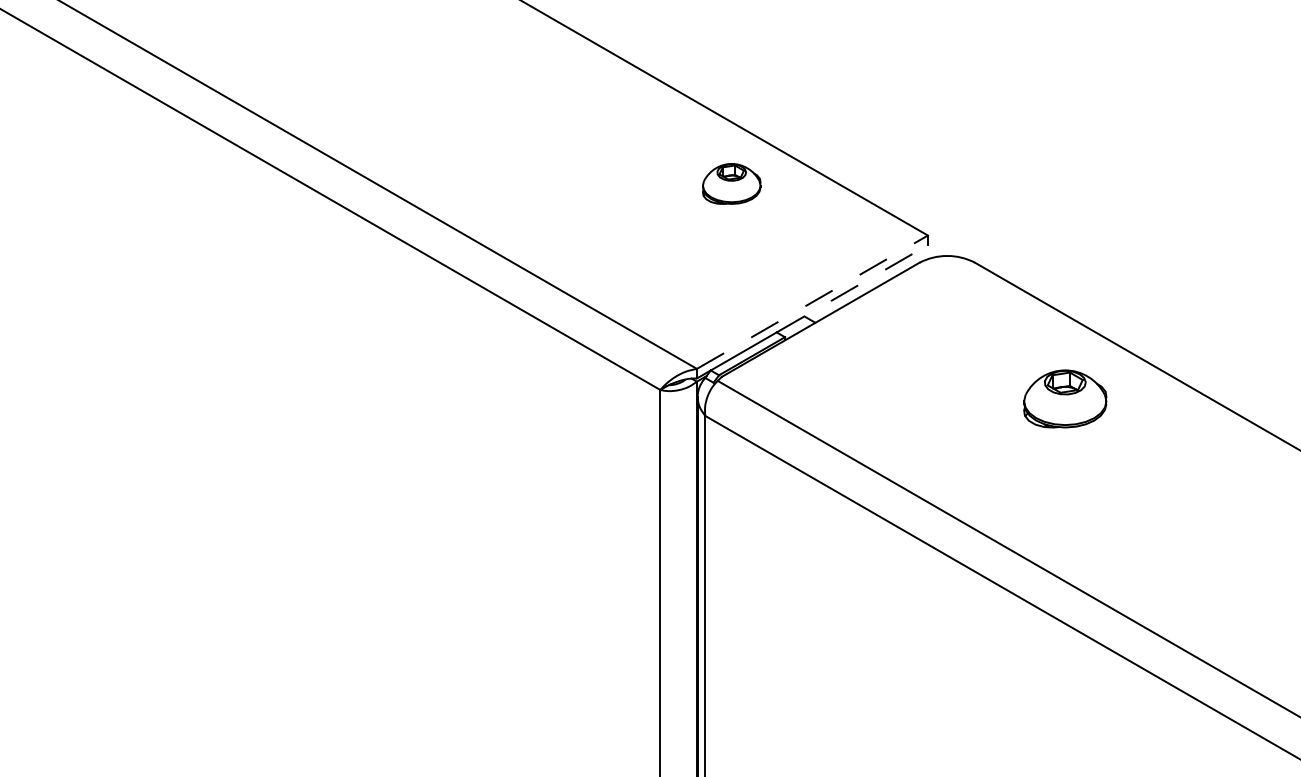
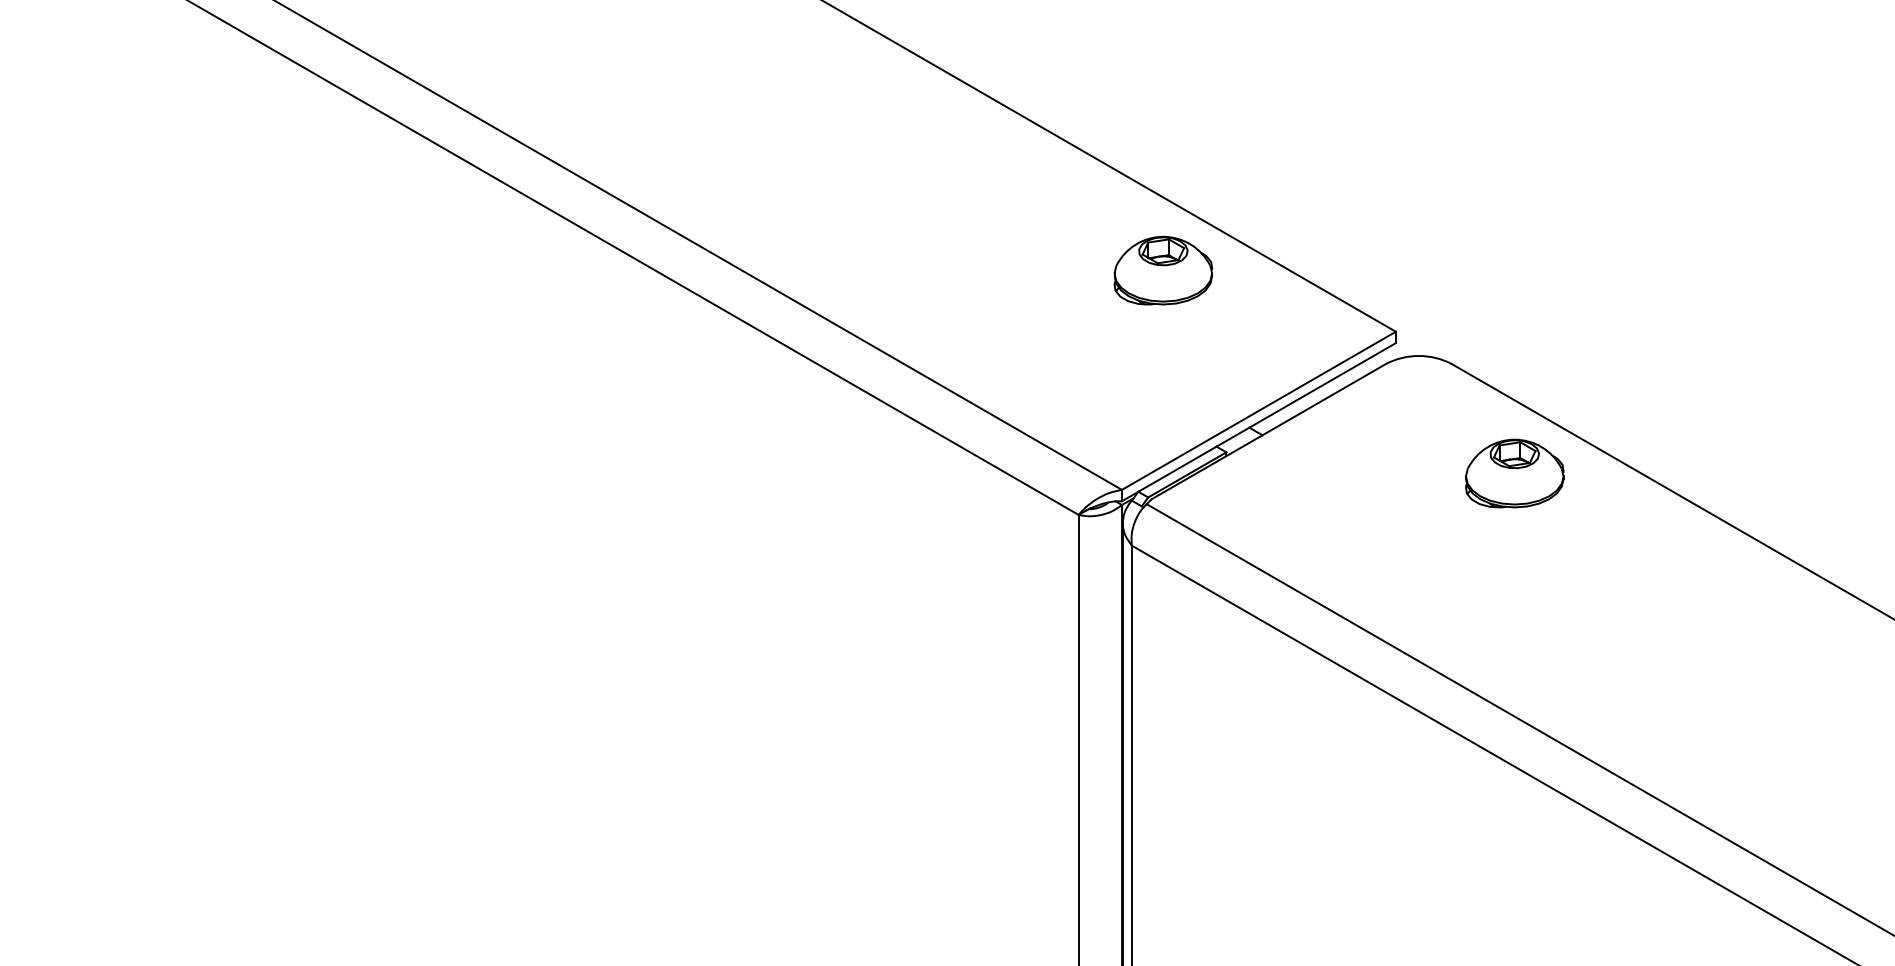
part: (731, 183) -> (1162, 270), size x1.43
line: (852, 288) -> (1306, 394), dashed -> solid
line: (812, 301) -> (1259, 410), dashed -> solid
part: (1065, 398) -> (1514, 473), moved

